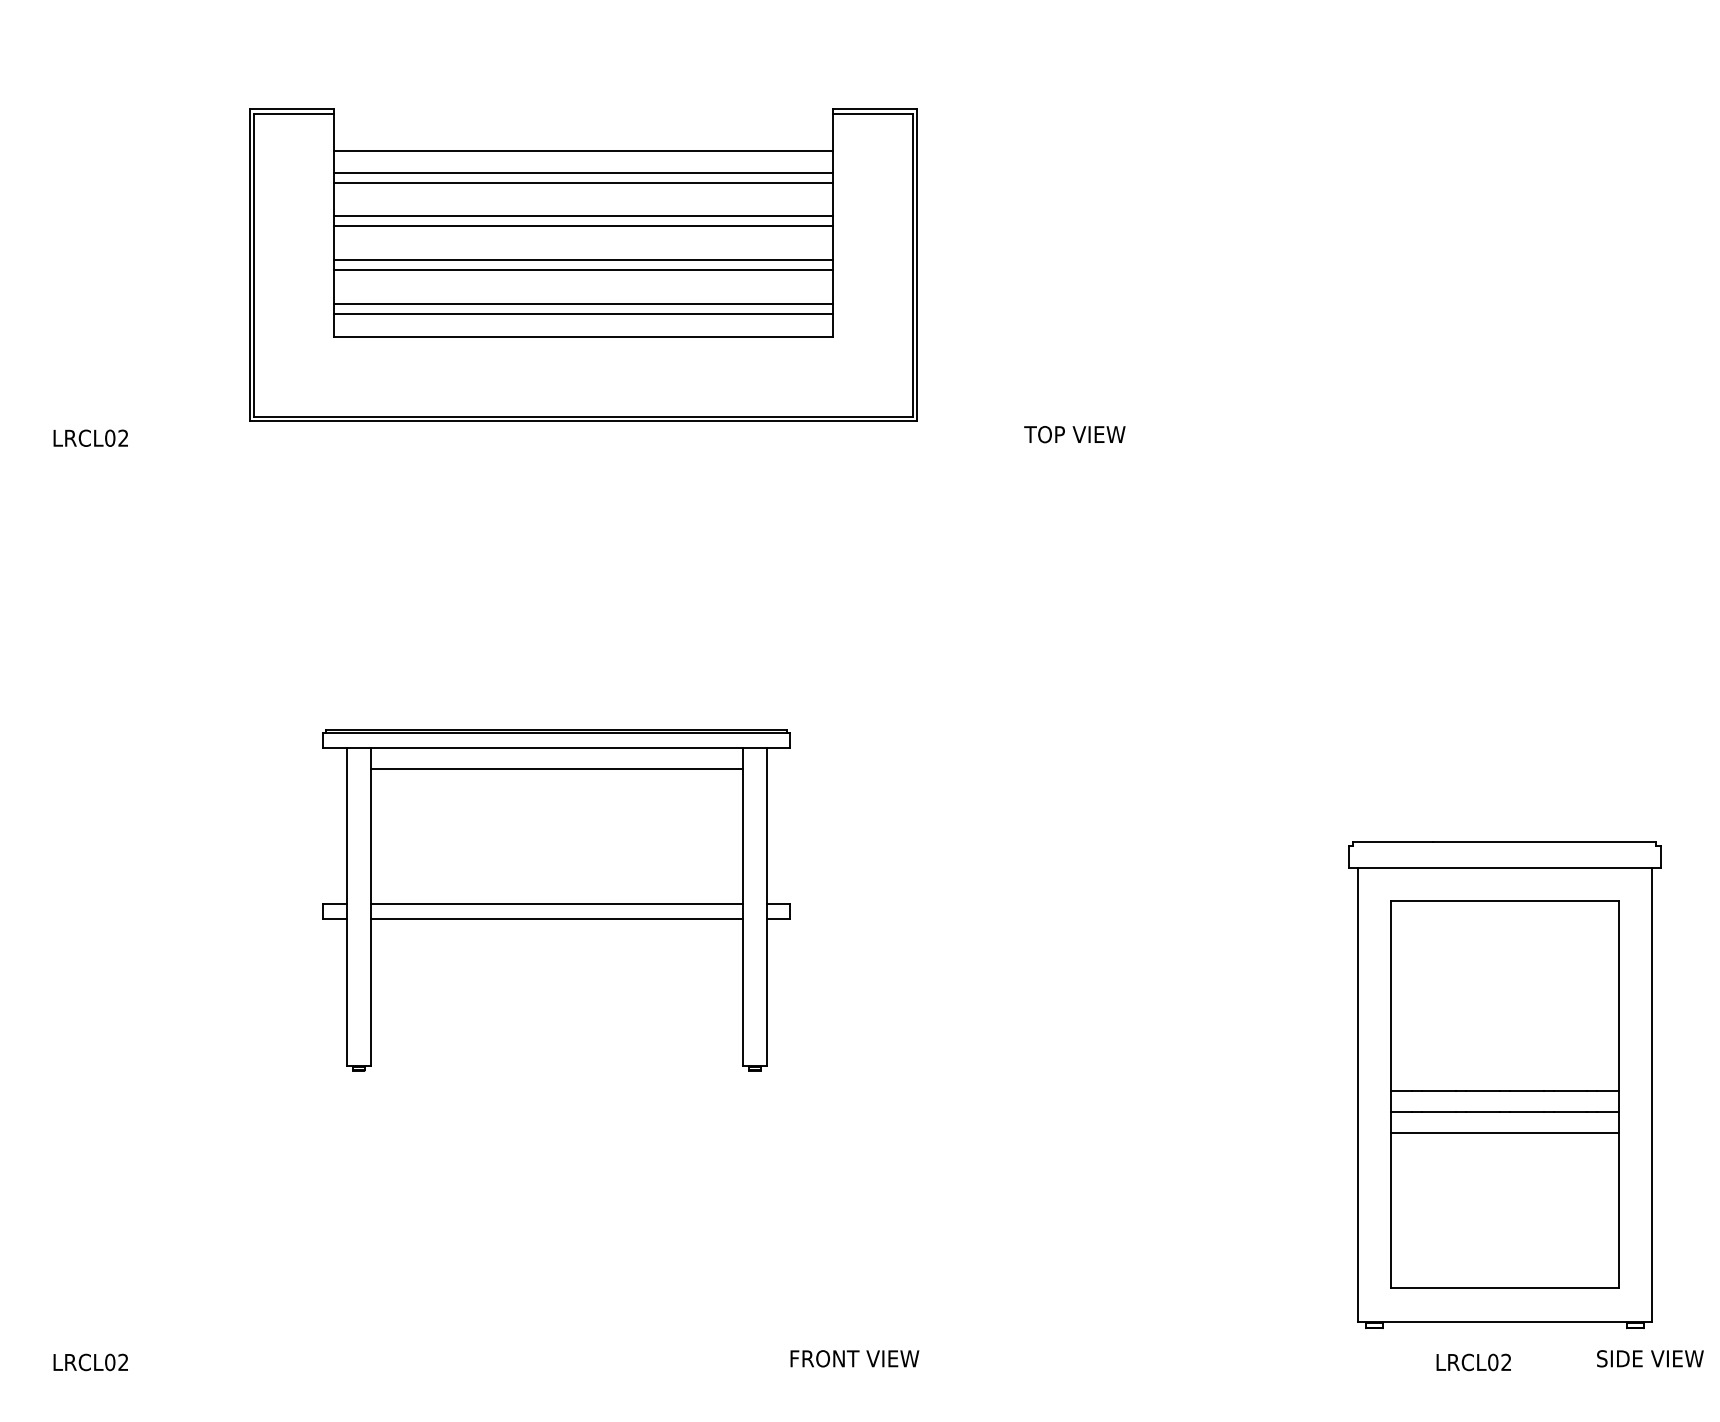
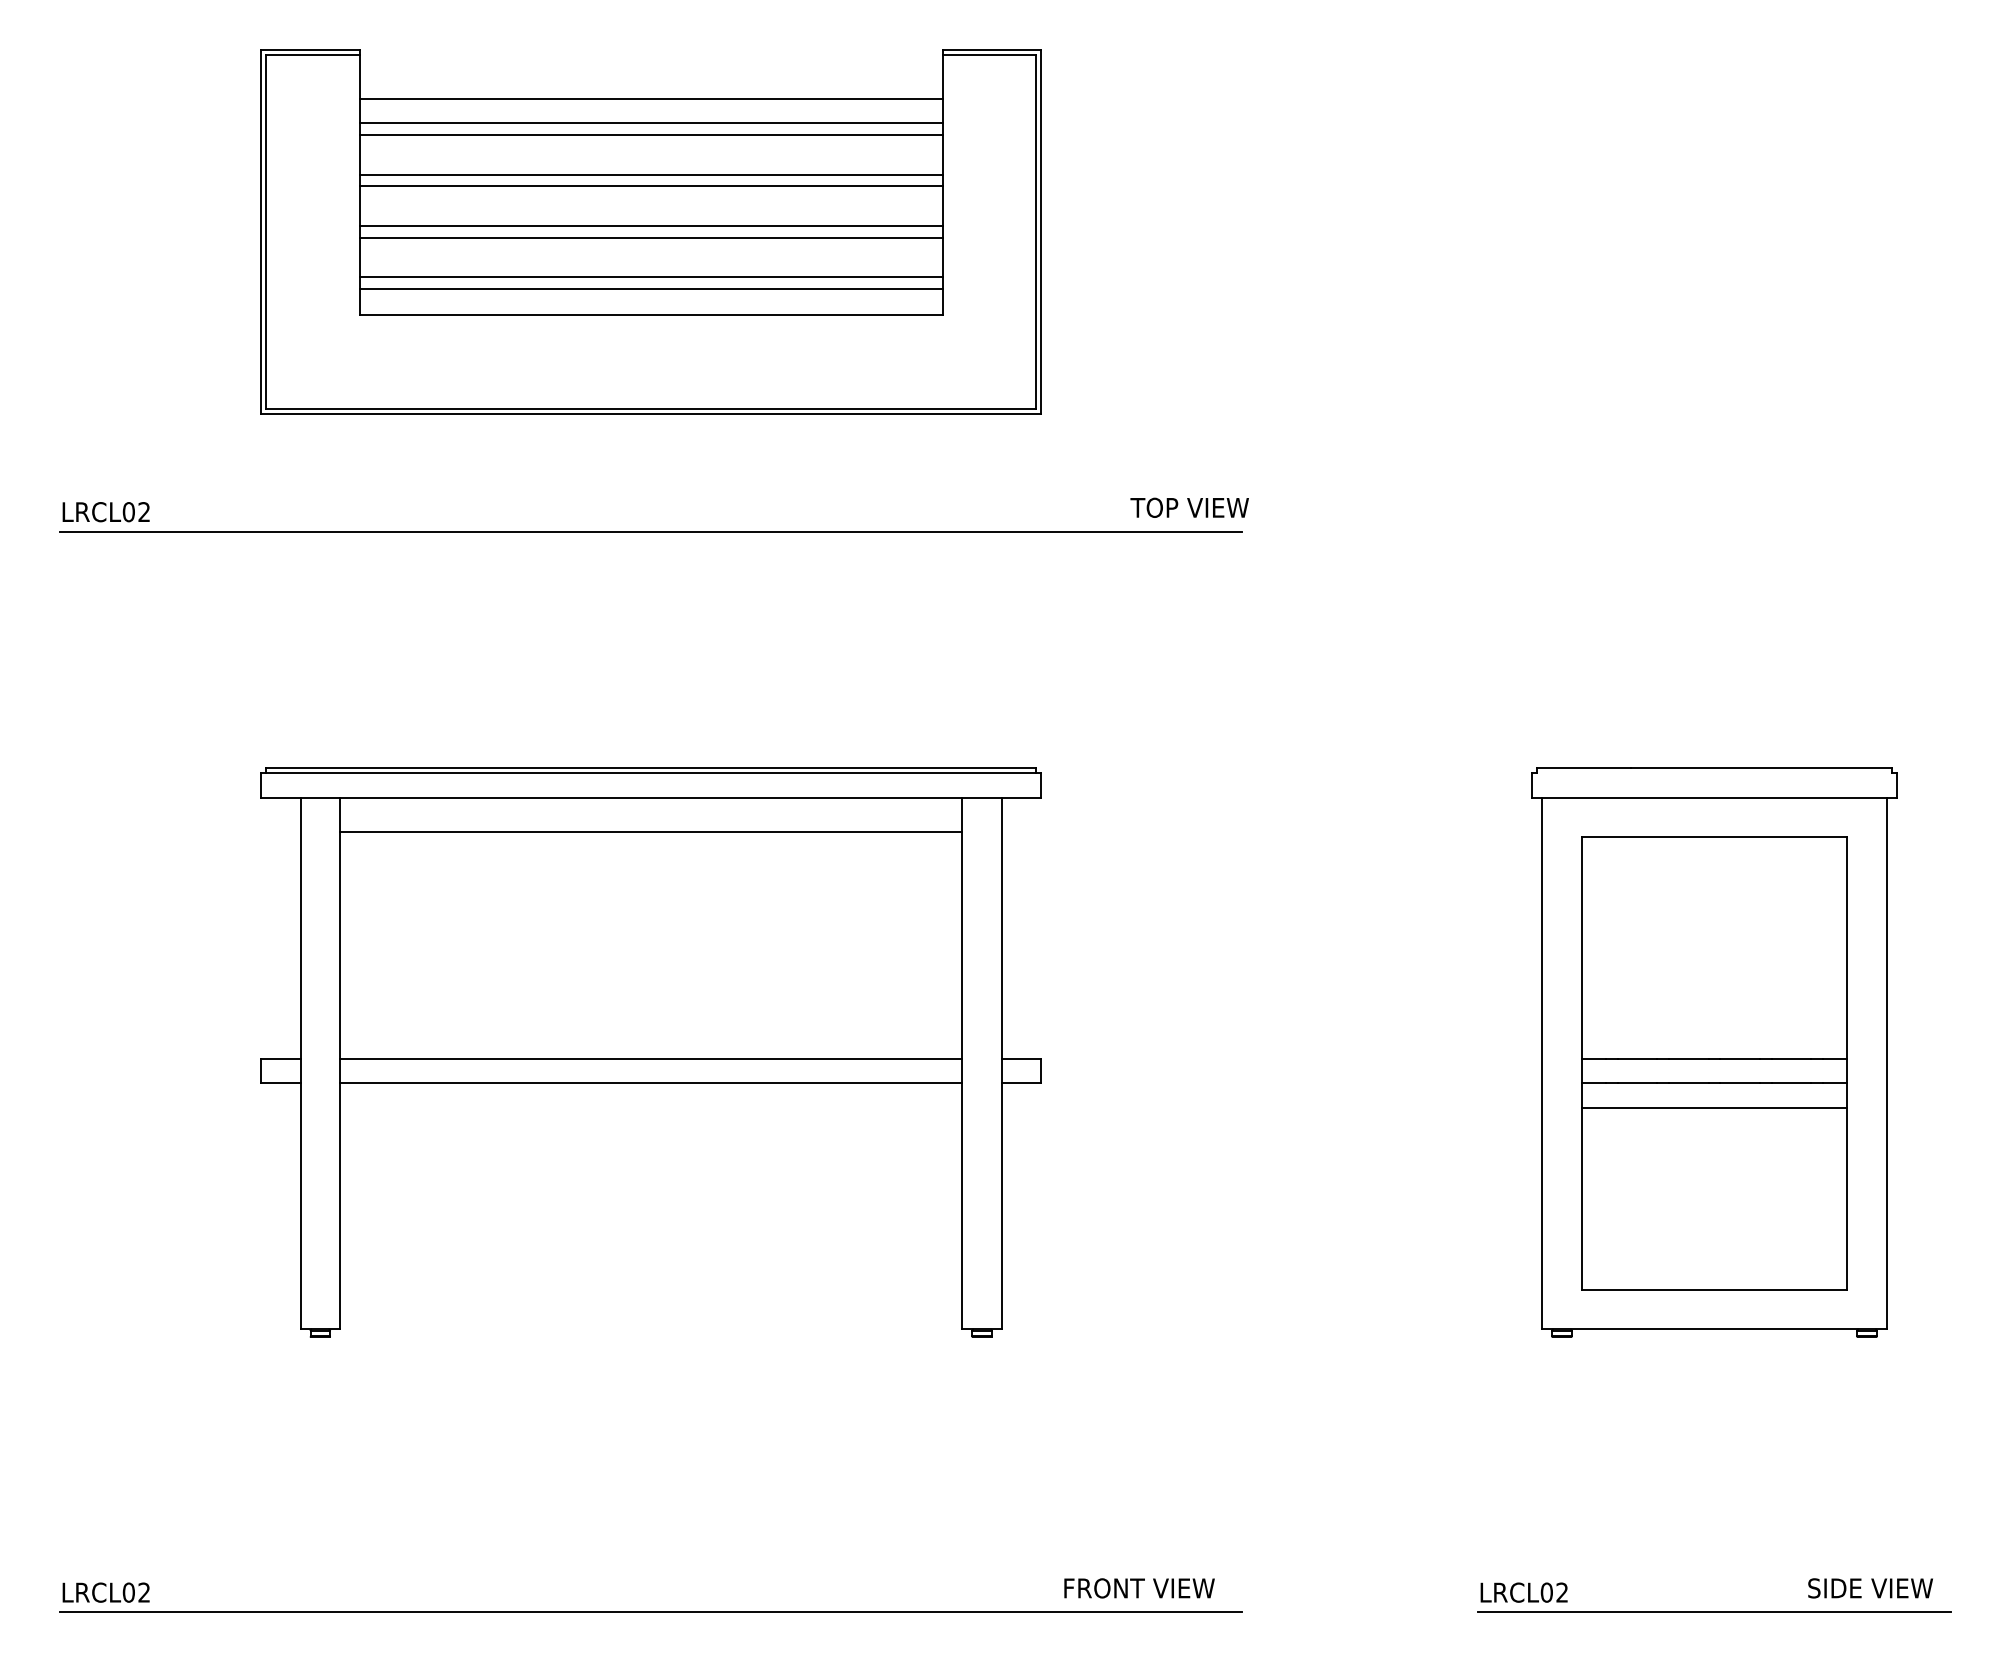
part: (582, 264) -> (650, 231), moved
text: (1074, 434) -> (1189, 507), moved
line: (557, 454) -> (651, 531), added
part: (556, 900) -> (650, 1052), size x1.43
part: (1504, 1085) -> (1714, 1052), moved
text: (854, 1358) -> (1139, 1588), moved
text: (1650, 1358) -> (1870, 1588), moved
text: (1473, 1362) -> (1523, 1592), moved
line: (557, 1379) -> (651, 1612), added
line: (1466, 1379) -> (1714, 1612), added

